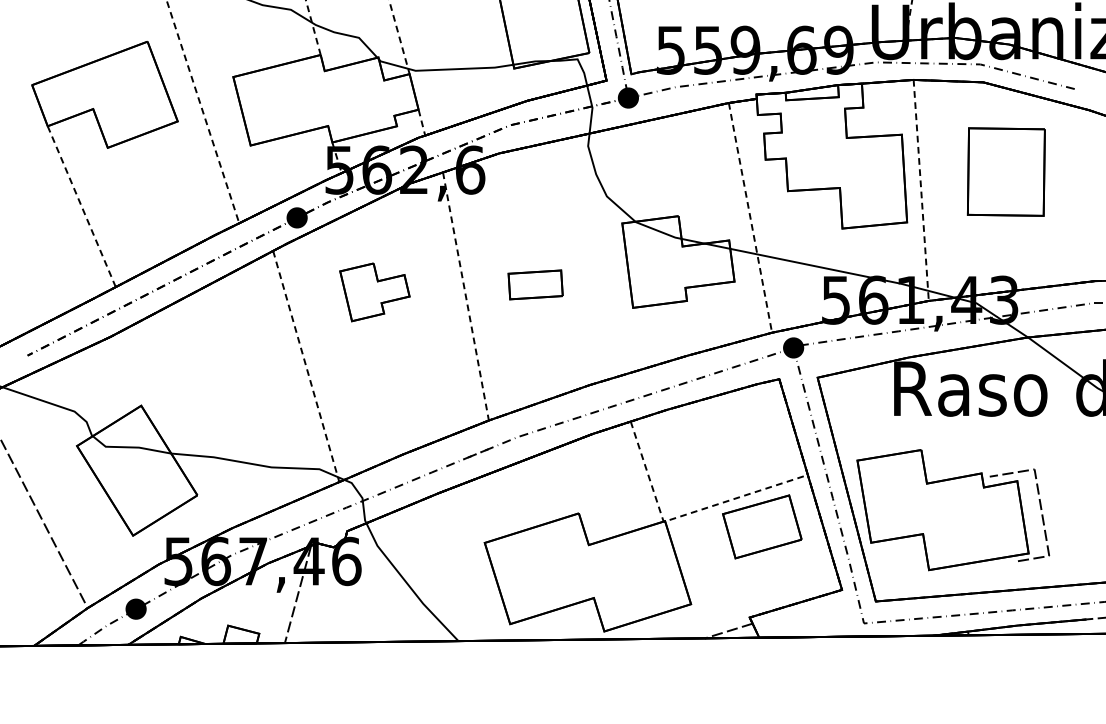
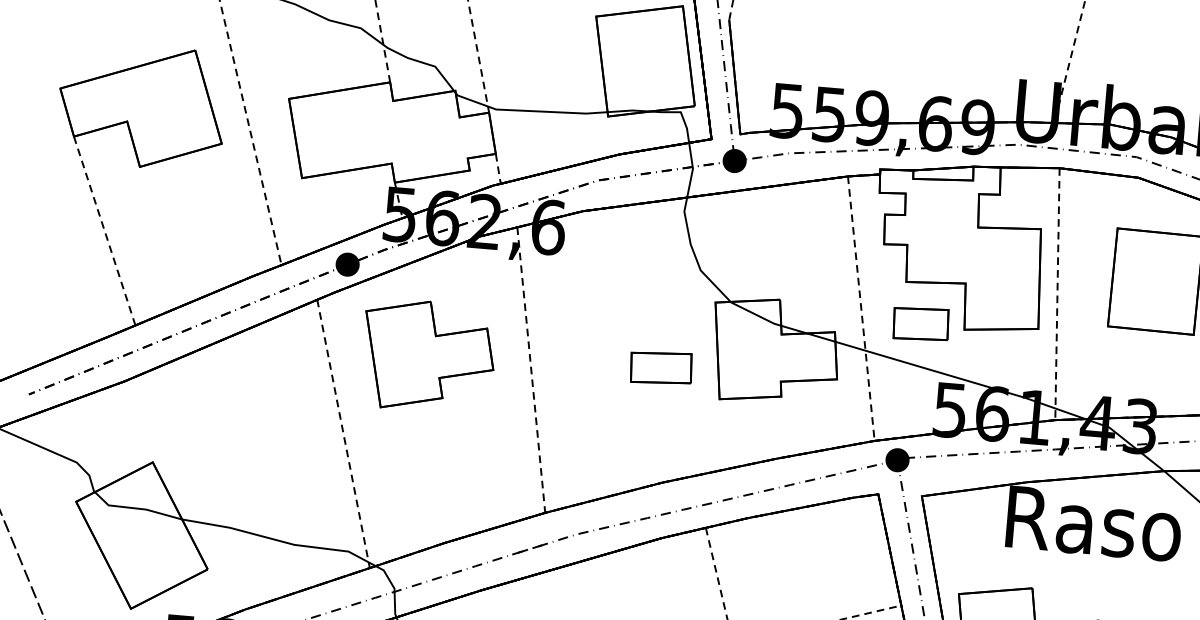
part: (803, 226) -> (920, 323), added
part: (535, 284) -> (661, 367), moved
part: (374, 292) -> (428, 356), size x1.67

